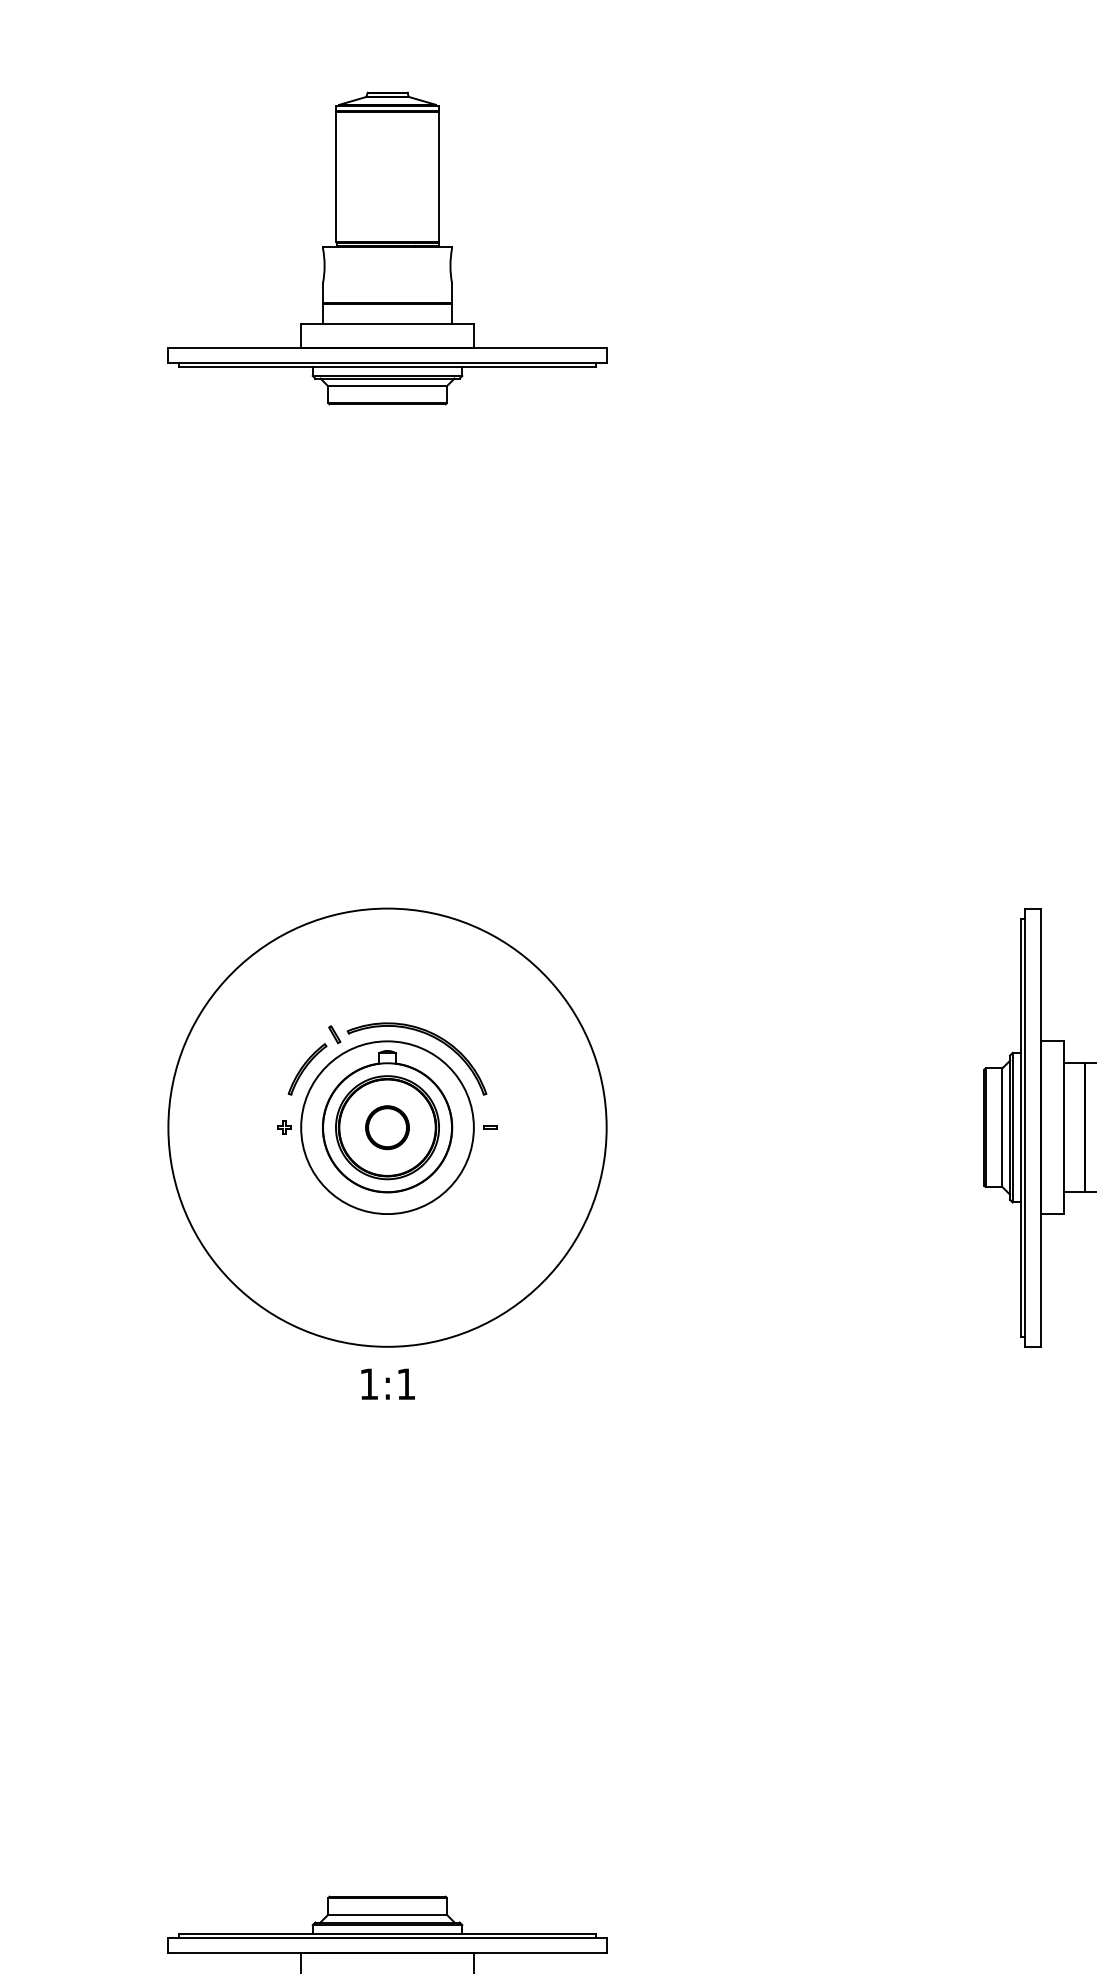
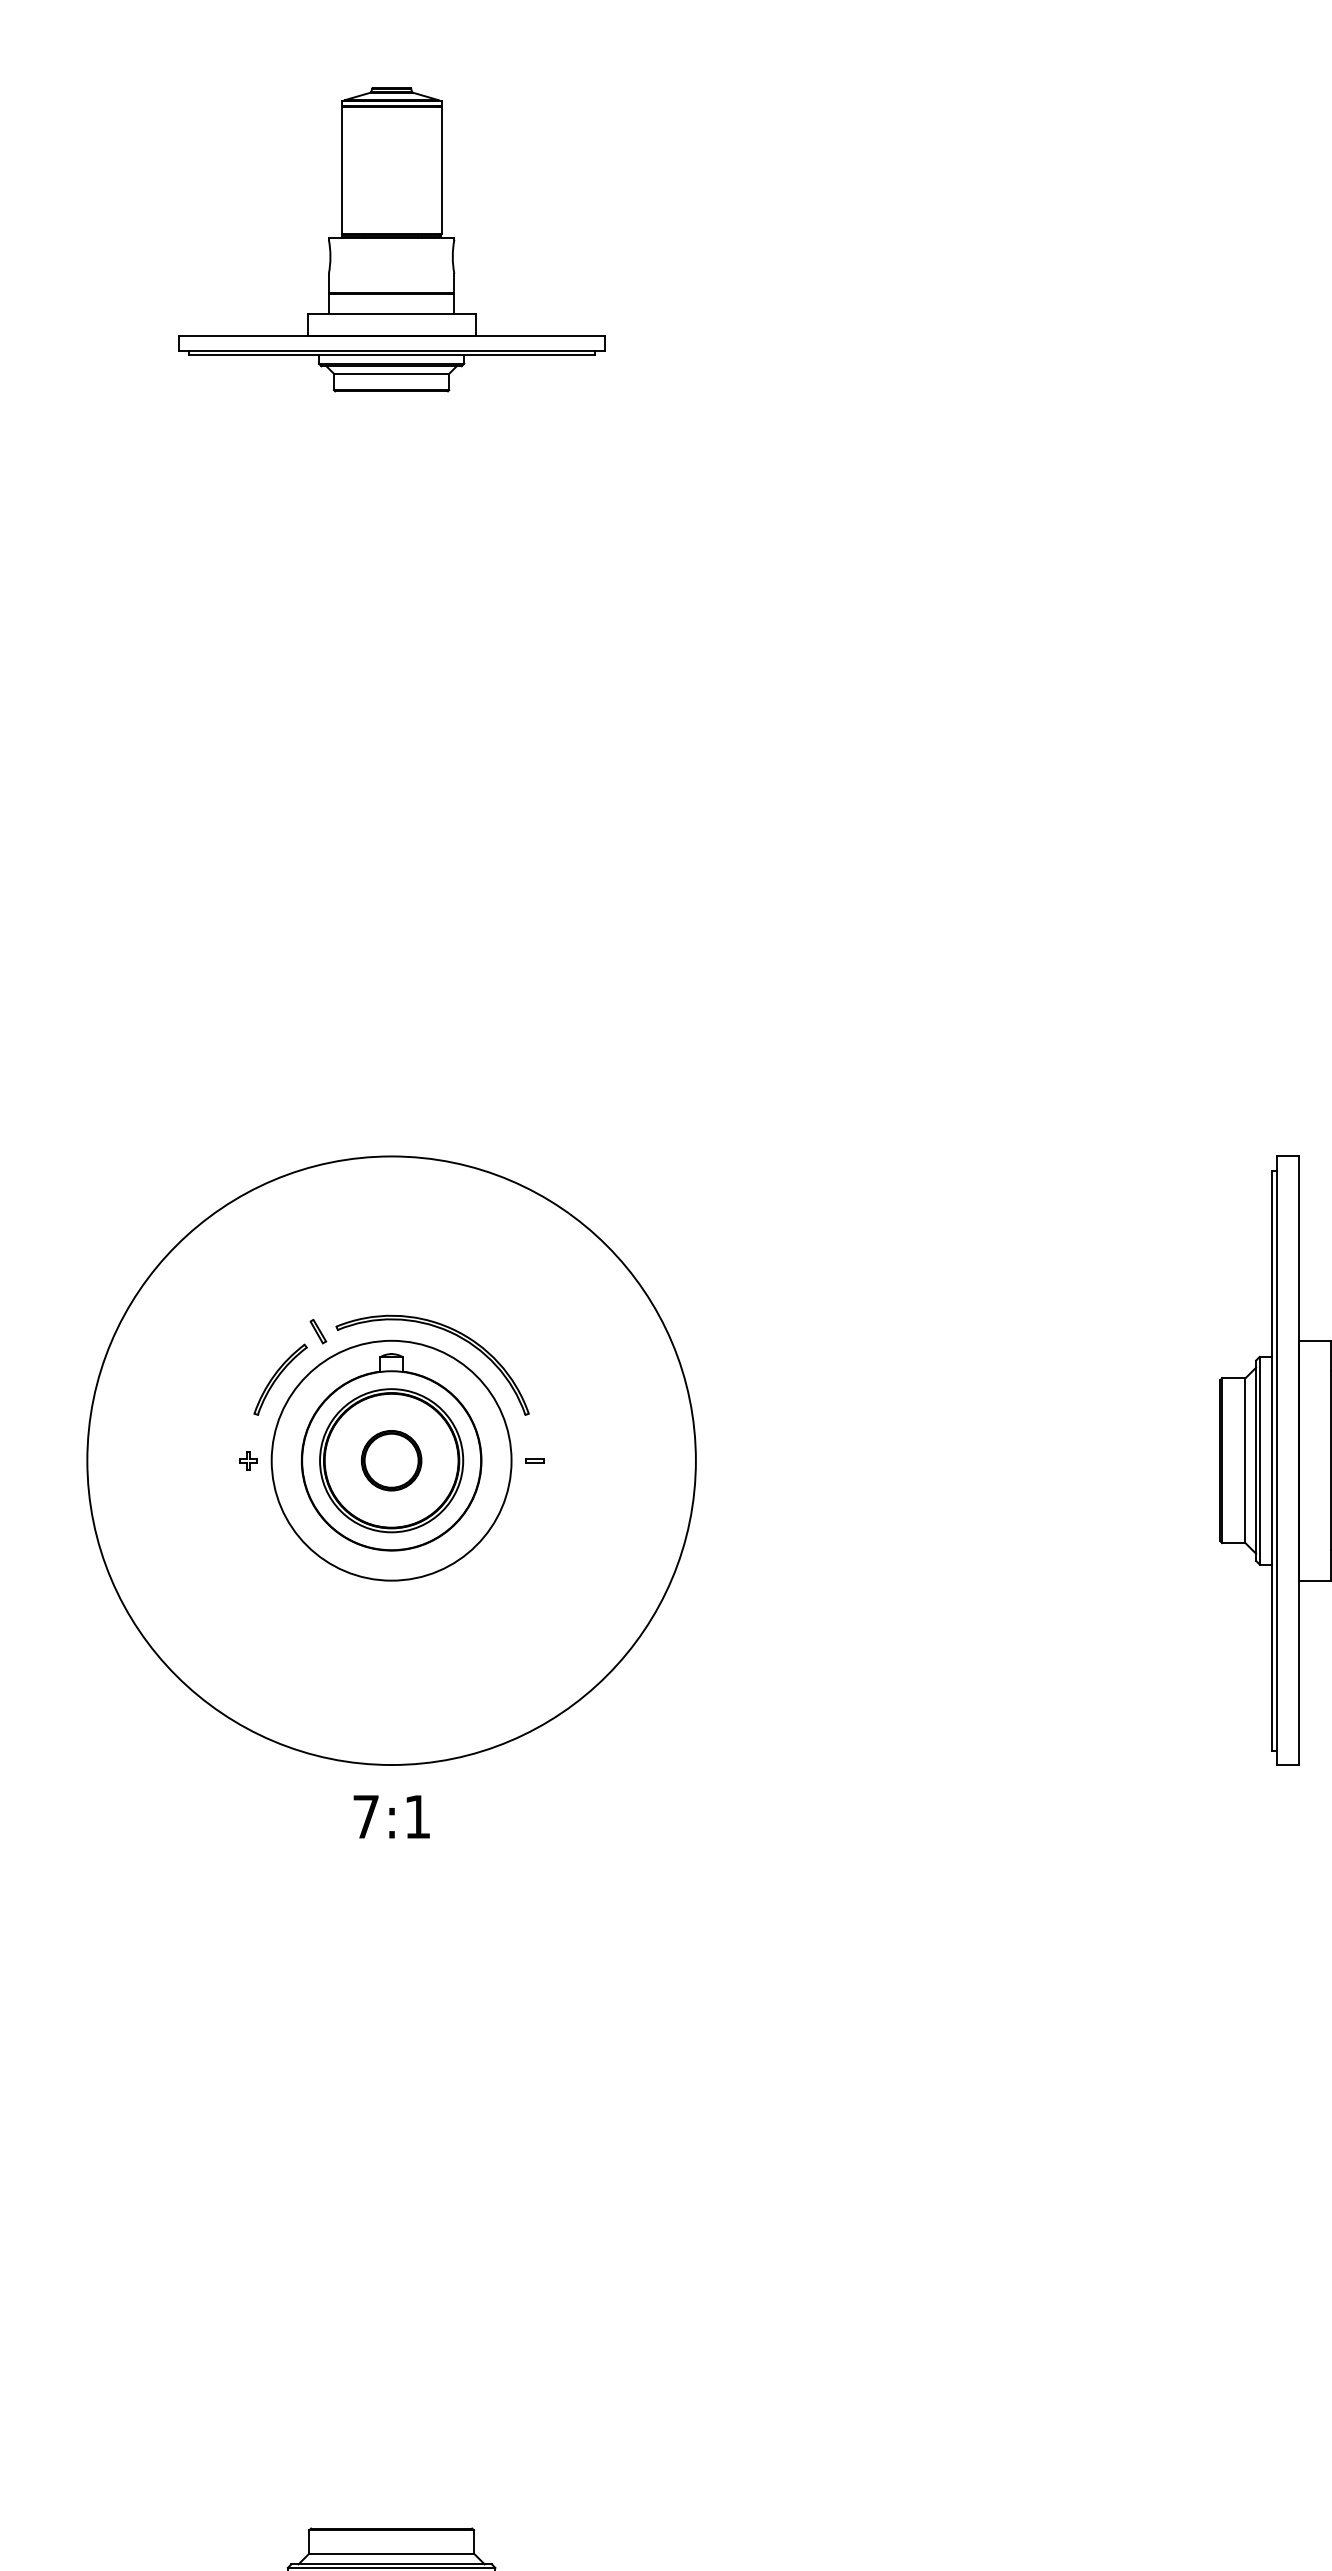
part: (387, 248) -> (391, 239), size x0.7
text: (369, 1383) -> (366, 1815), 1:1 -> 7:1

